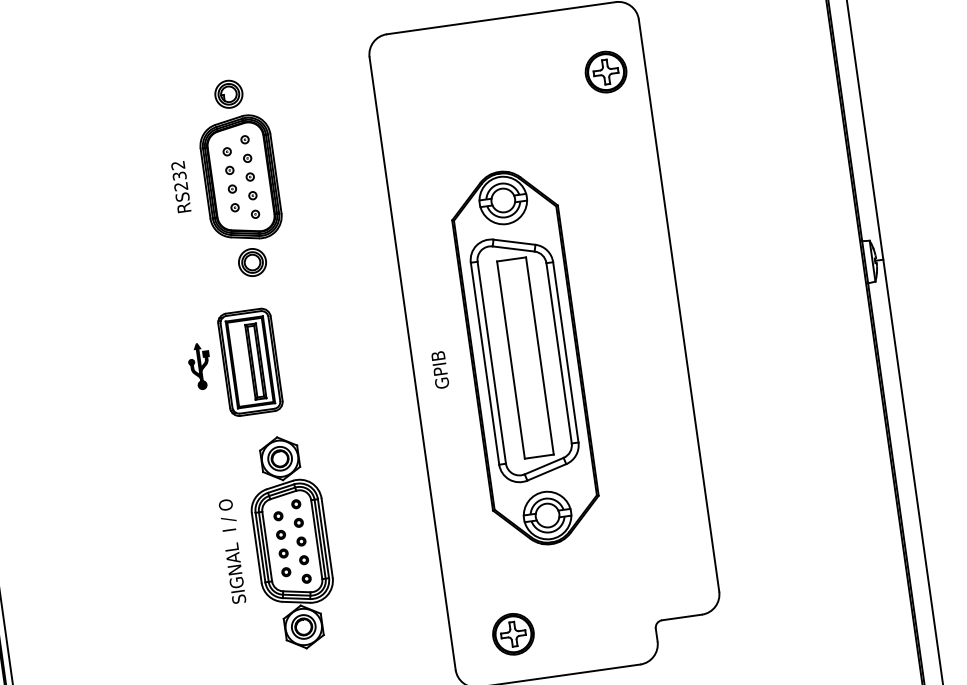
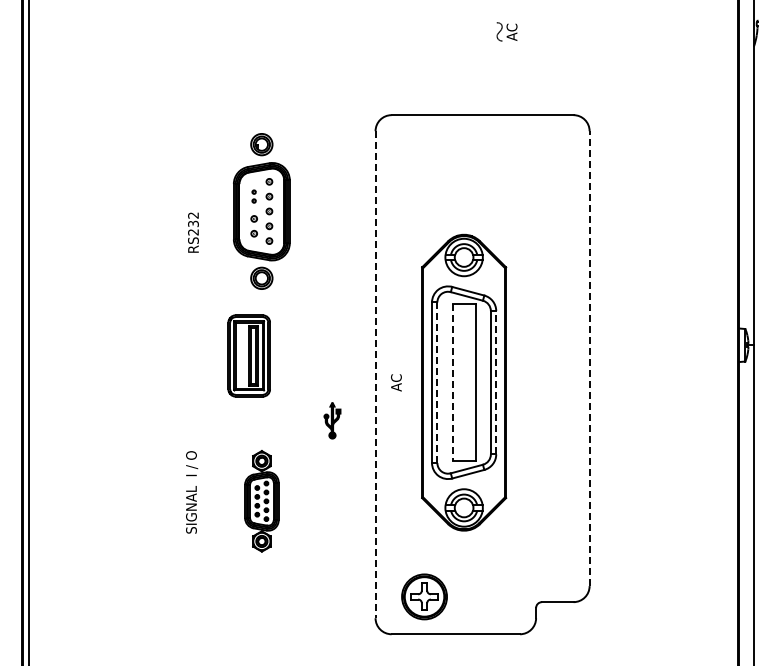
part: (606, 71) -> (558, 168), removed
part: (227, 161) -> (253, 196), size x0.6
text: (181, 186) -> (193, 232), moved
line: (678, 305) -> (589, 358), solid -> dashed
line: (566, 352) -> (496, 382), solid -> dashed
line: (510, 361) -> (452, 383), solid -> dashed
line: (492, 363) -> (437, 383), solid -> dashed
line: (412, 364) -> (375, 375), solid -> dashed
part: (199, 366) -> (332, 420), moved
text: (440, 369) -> (396, 382), GPIB -> AC
part: (291, 543) -> (261, 501), size x0.6
text: (233, 551) -> (192, 492), moved
part: (513, 633) -> (424, 596), size x1.4

